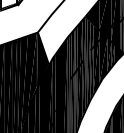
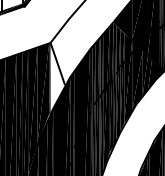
fill: (42, 59) -> (56, 78), removed

